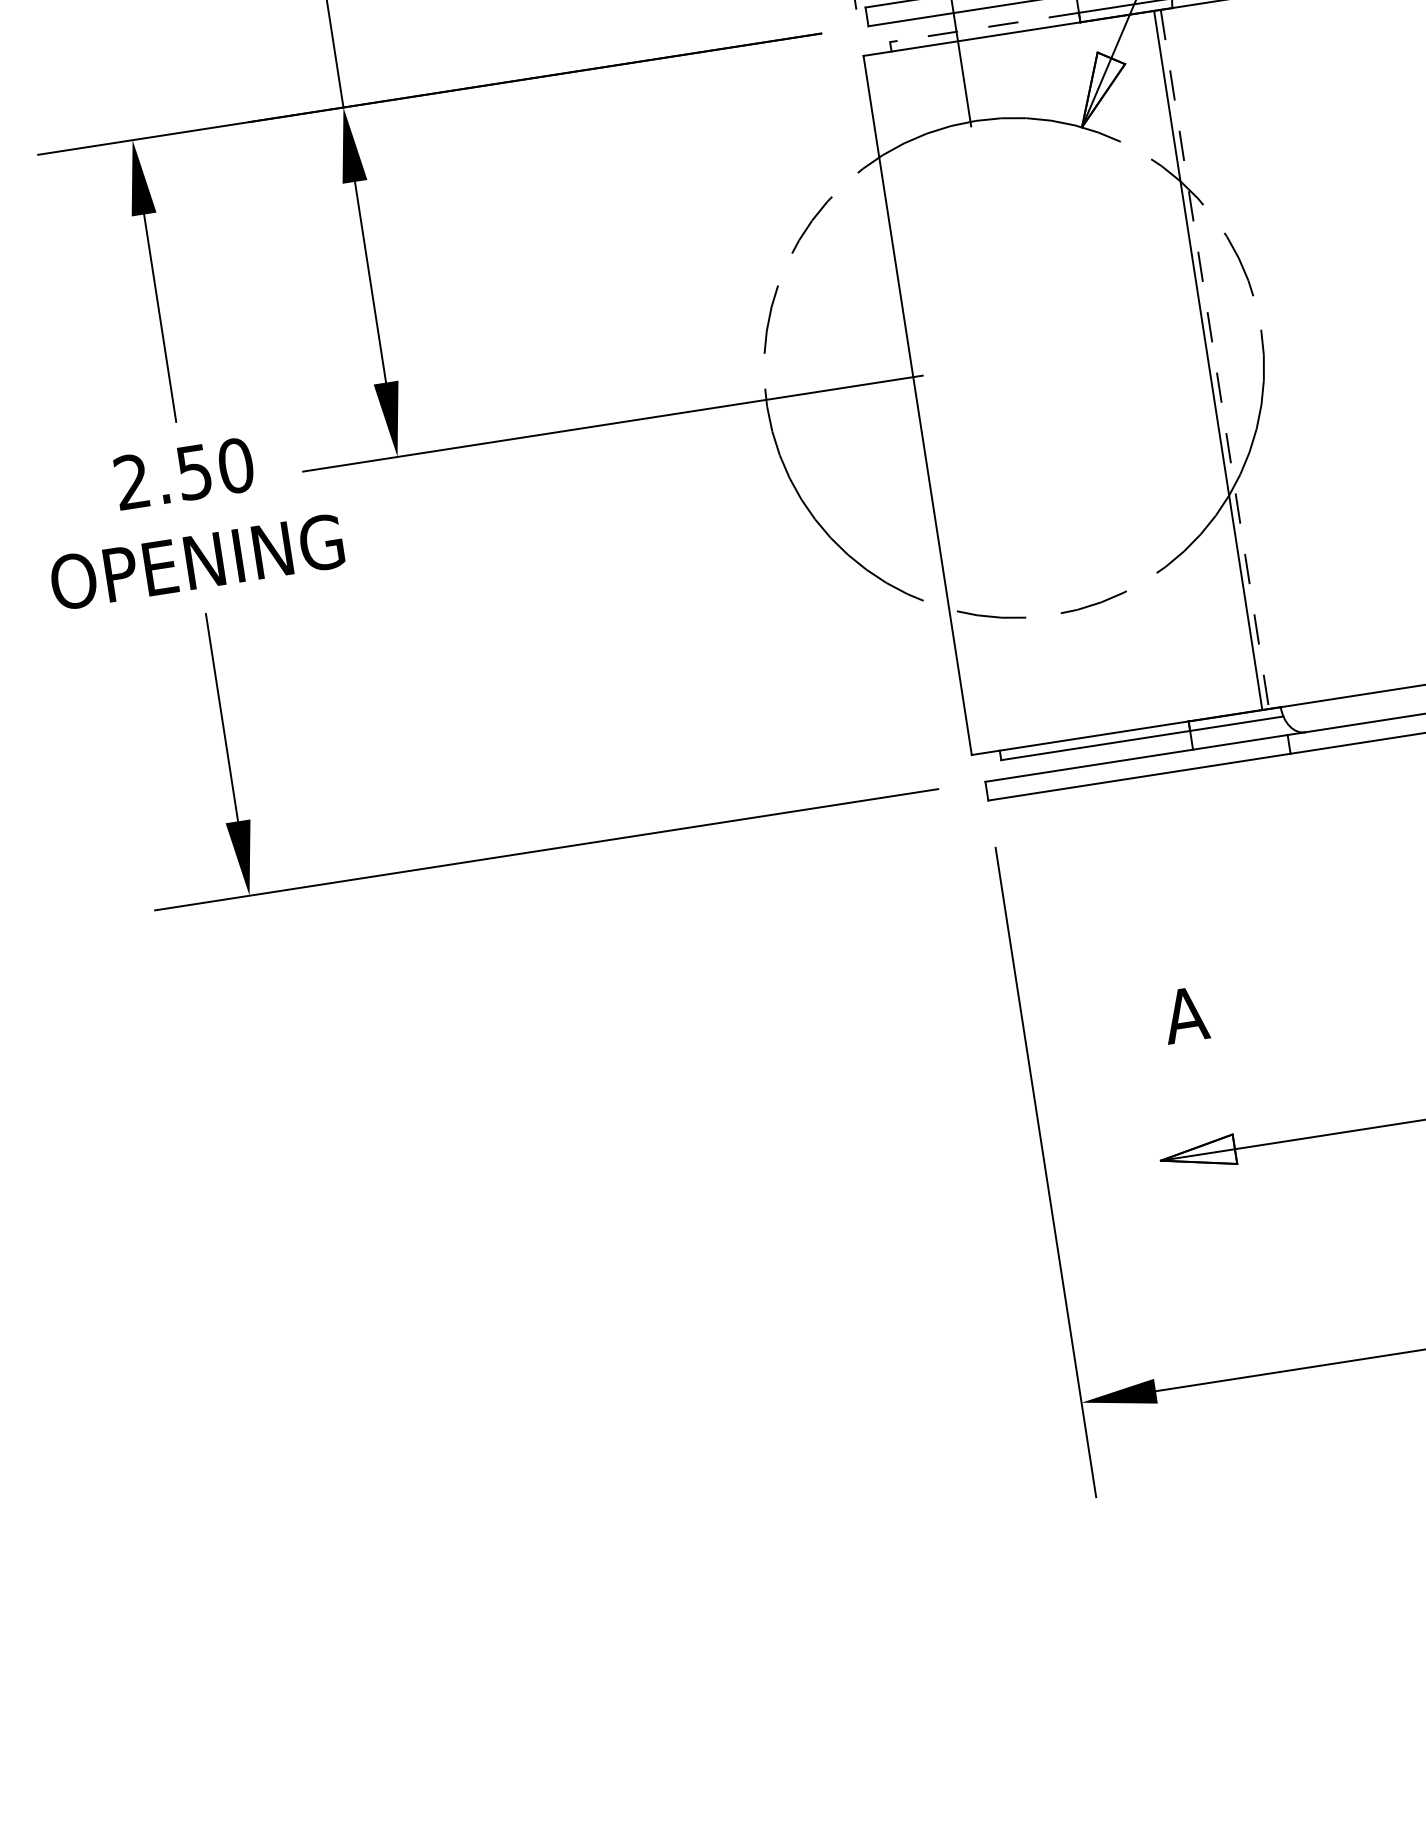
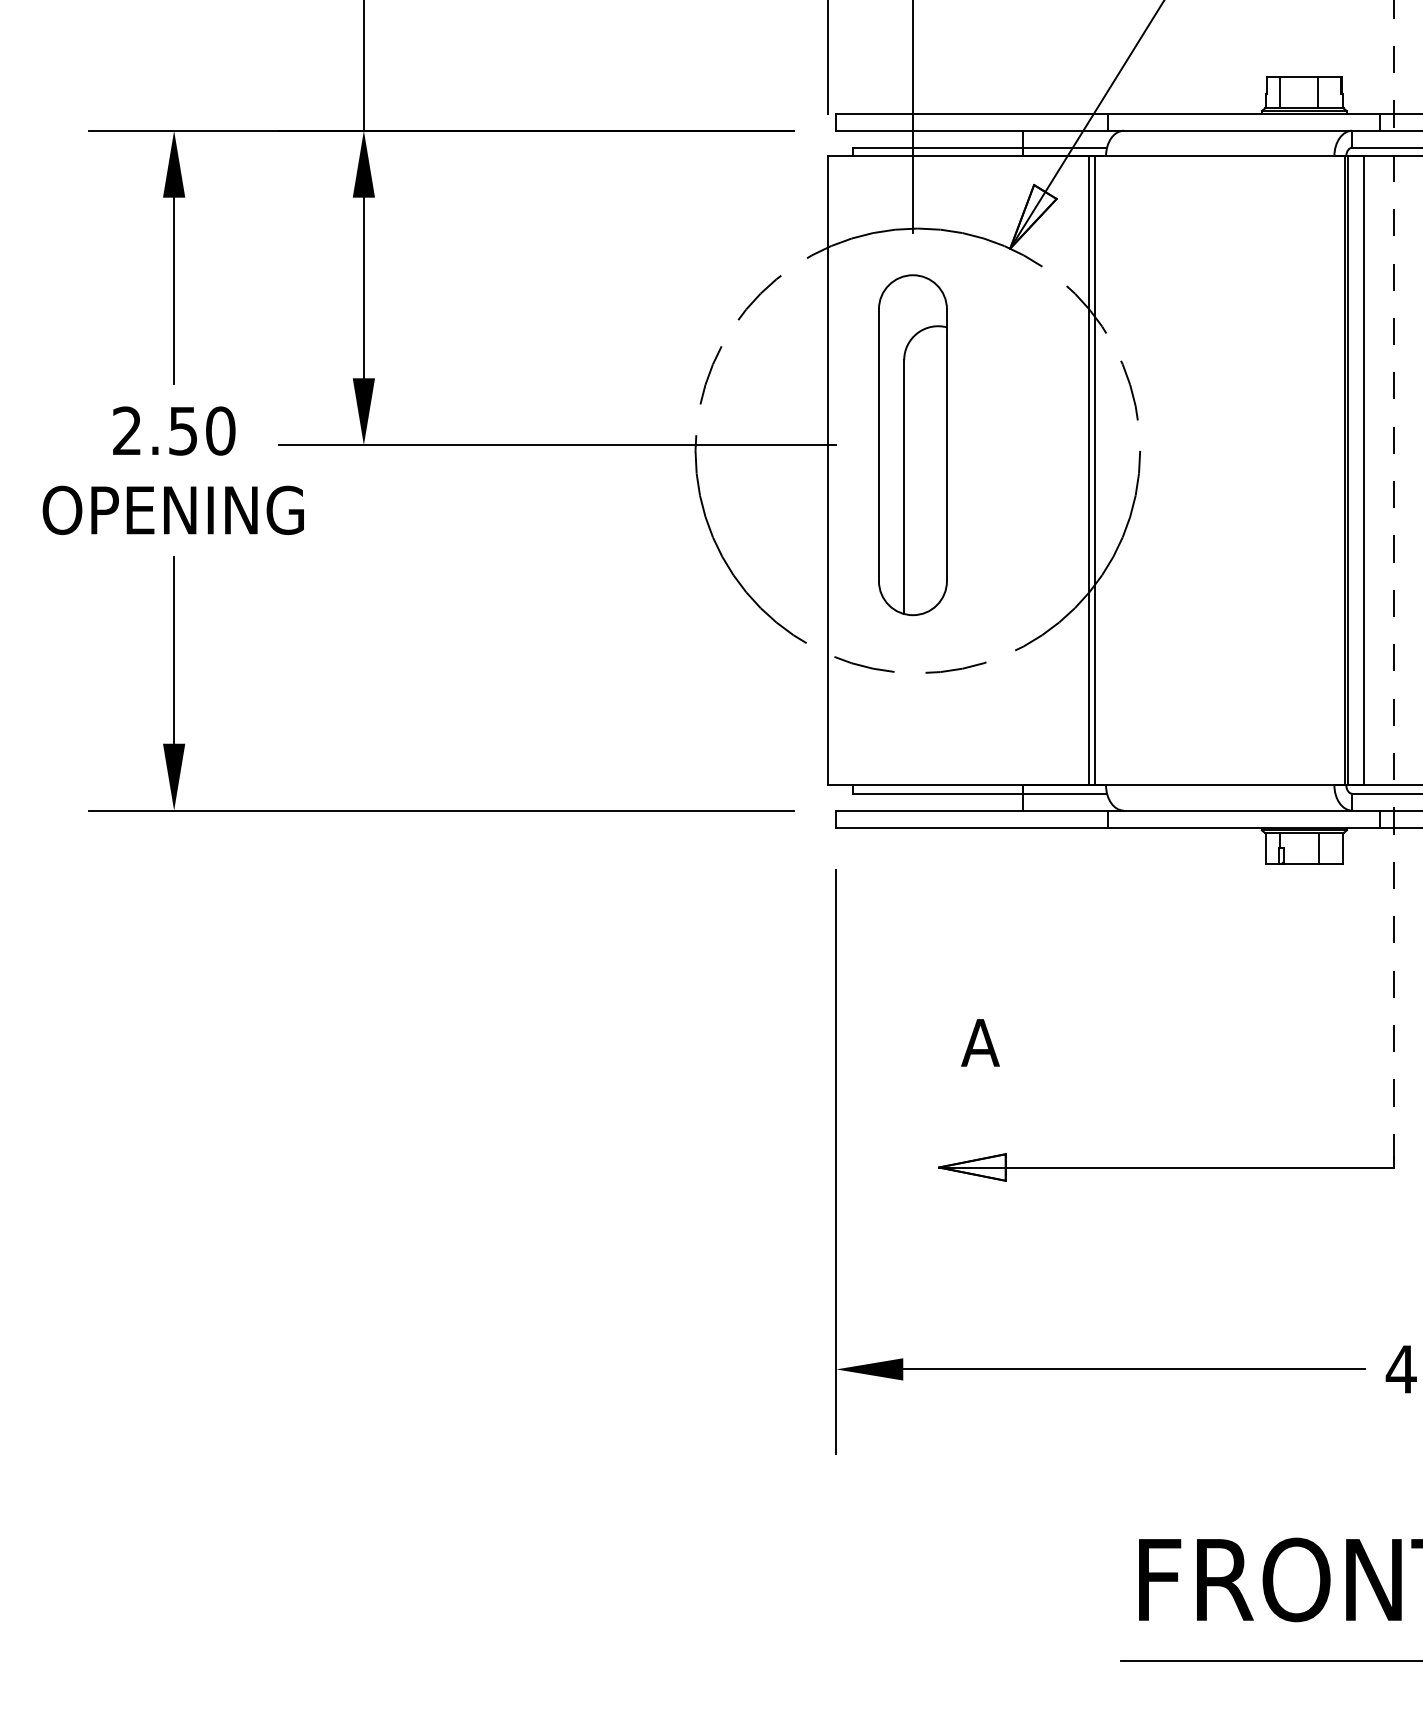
line: (984, 27) -> (938, 147), dashed -> solid
line: (1214, 359) -> (1095, 470), dashed -> solid
part: (1007, 362) -> (912, 445), added

